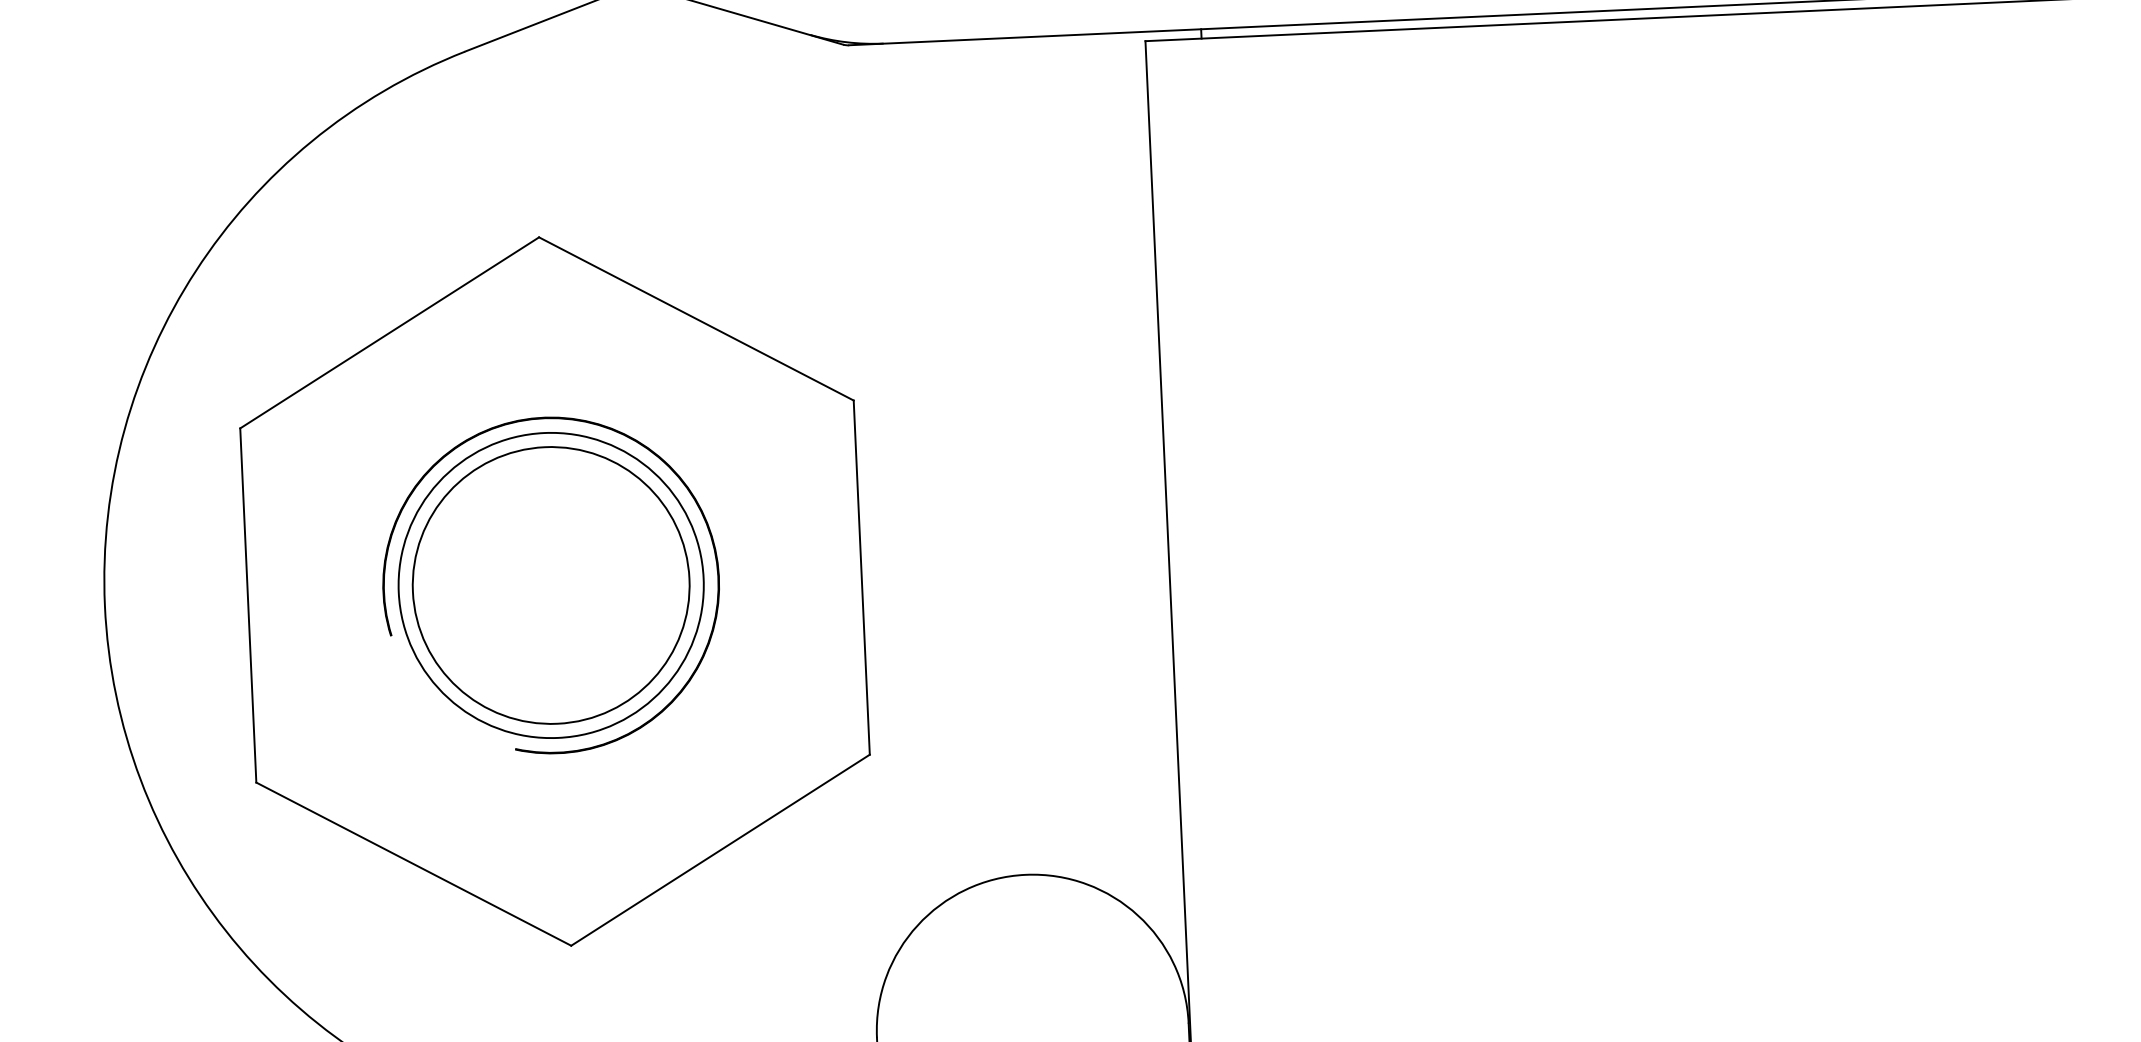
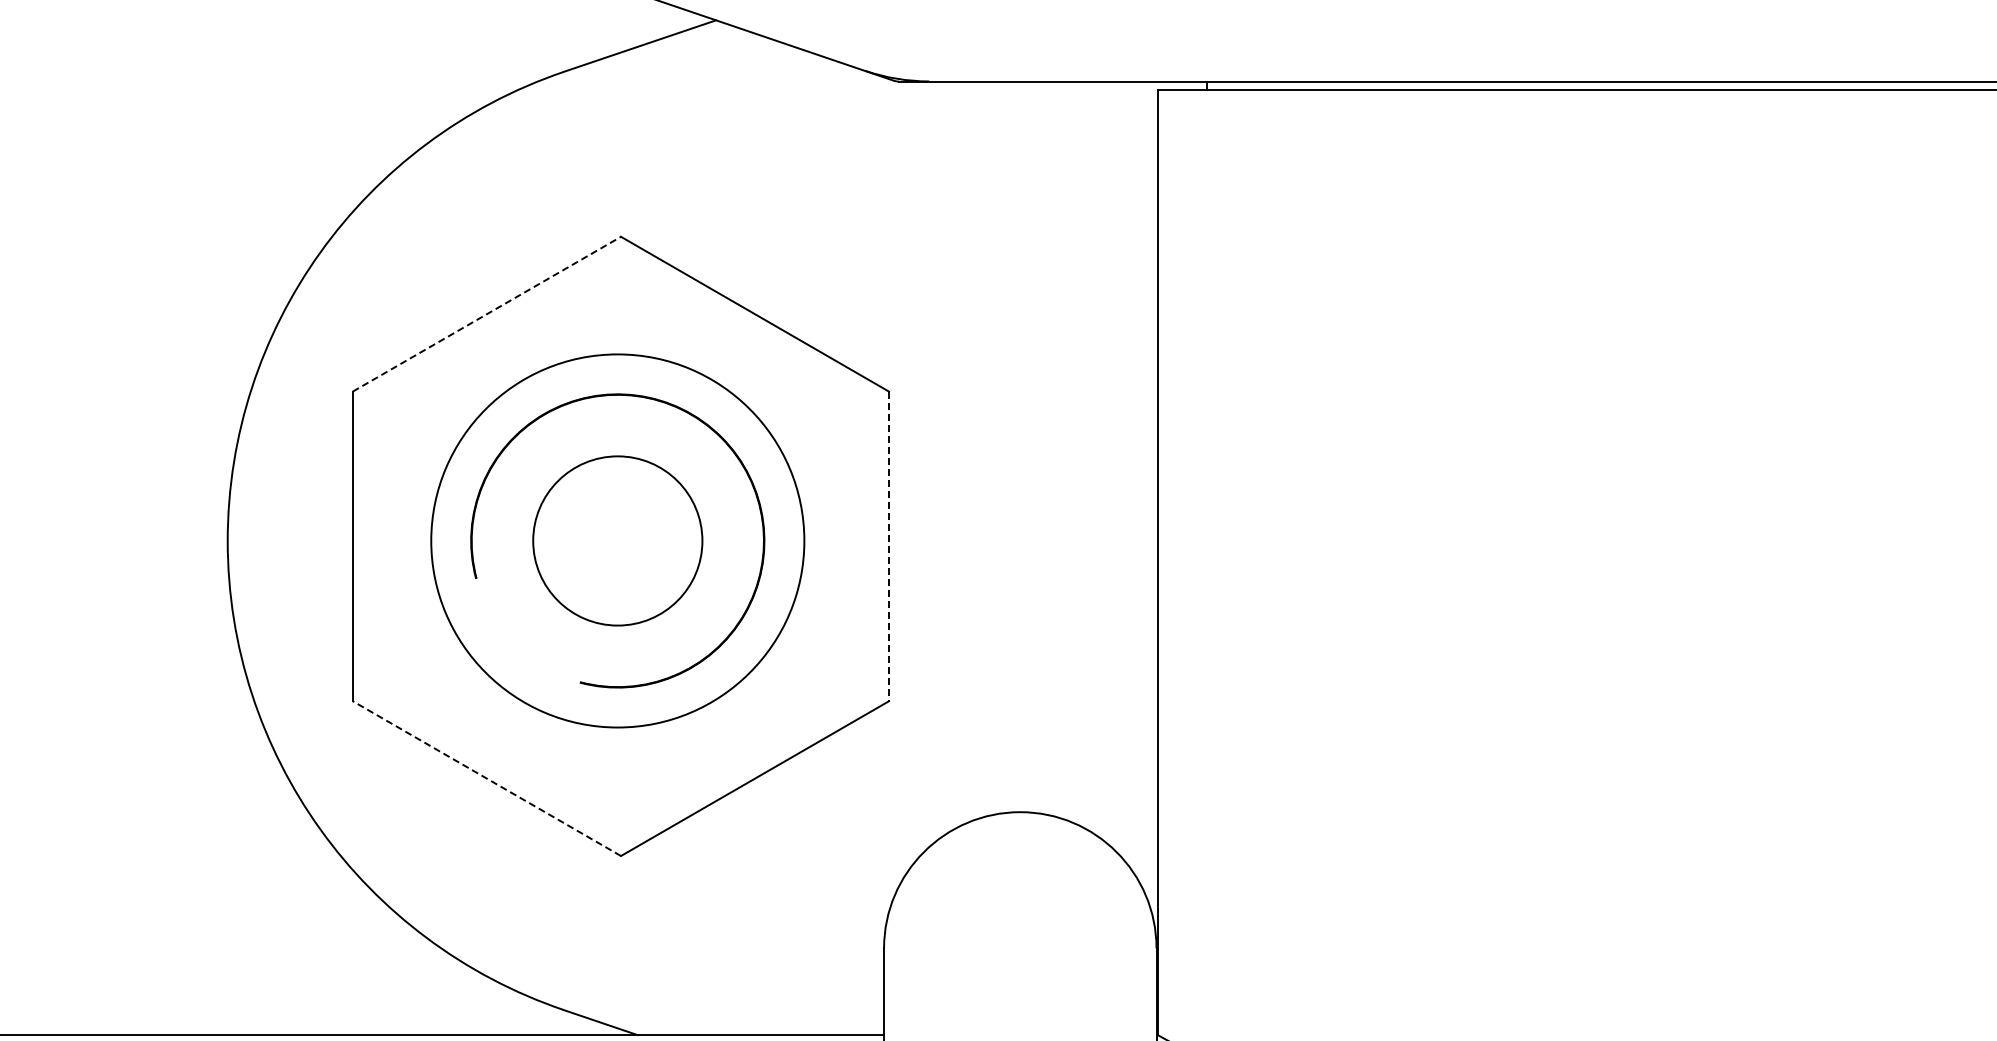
line: (389, 333) -> (486, 314), solid -> dashed
line: (862, 577) -> (889, 546), solid -> dashed
circle: (550, 584) -> (617, 540), size x0.7
circle: (550, 584) -> (617, 540), size x1.4
line: (413, 864) -> (486, 778), solid -> dashed

